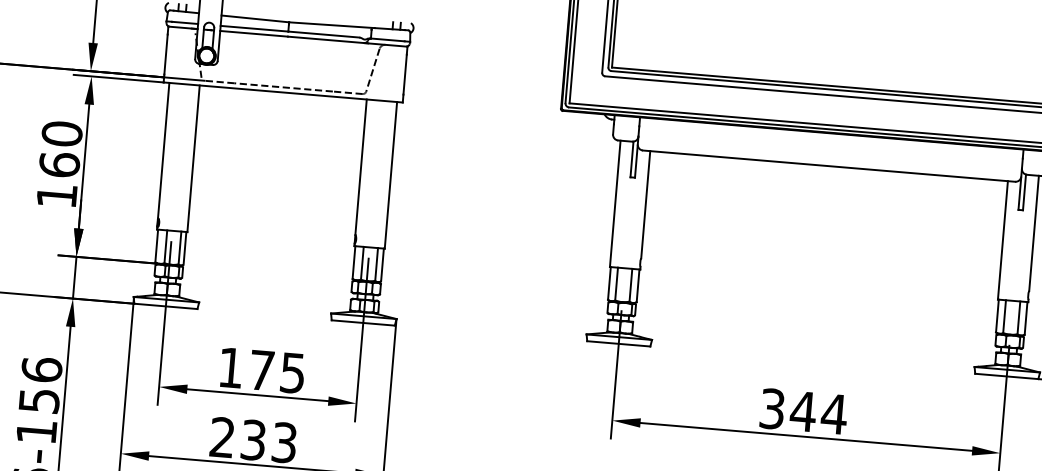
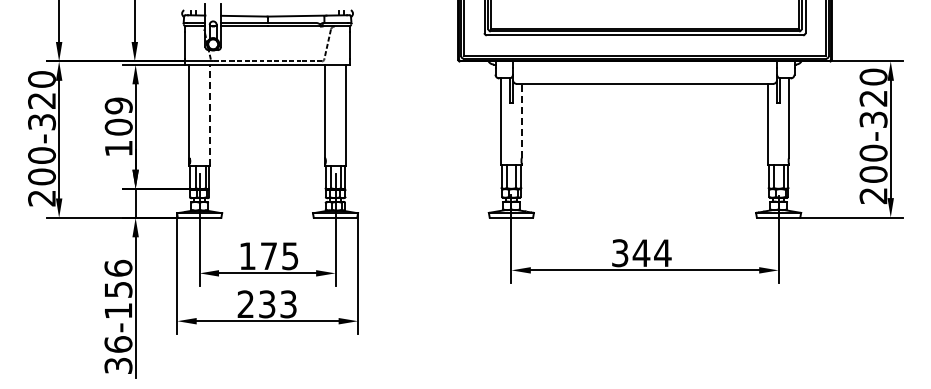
text: (60, 149) -> (118, 116), 160 -> 109
line: (194, 157) -> (210, 114), solid -> dashed
line: (645, 204) -> (521, 120), solid -> dashed

